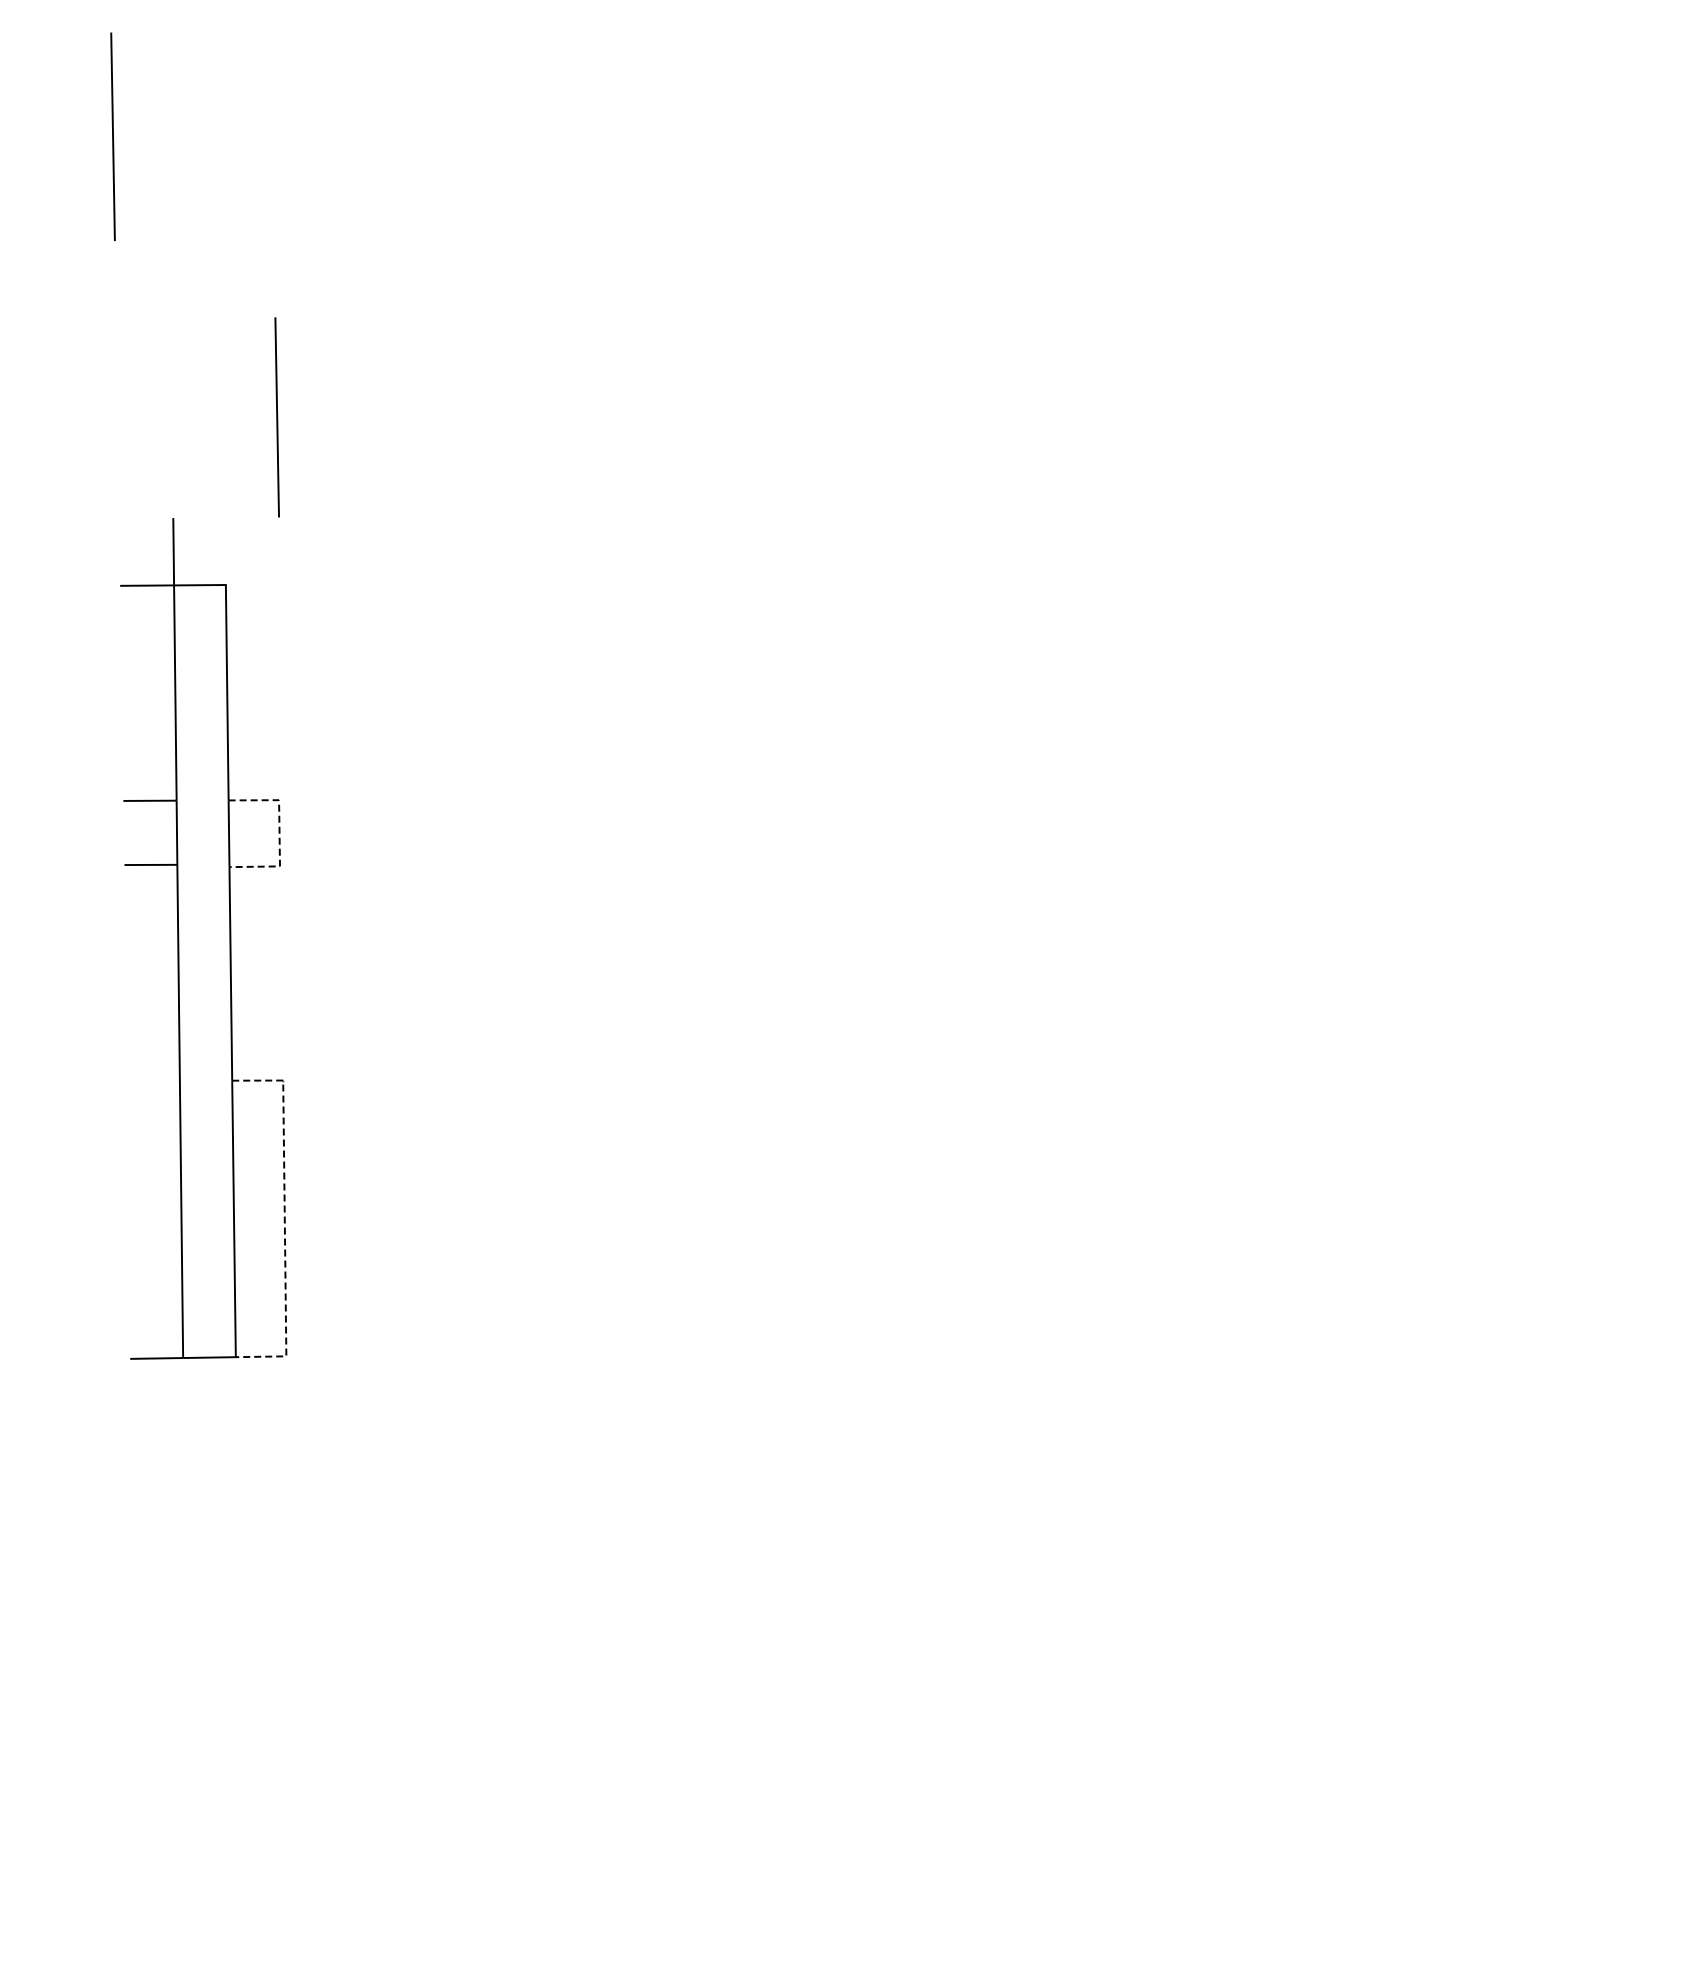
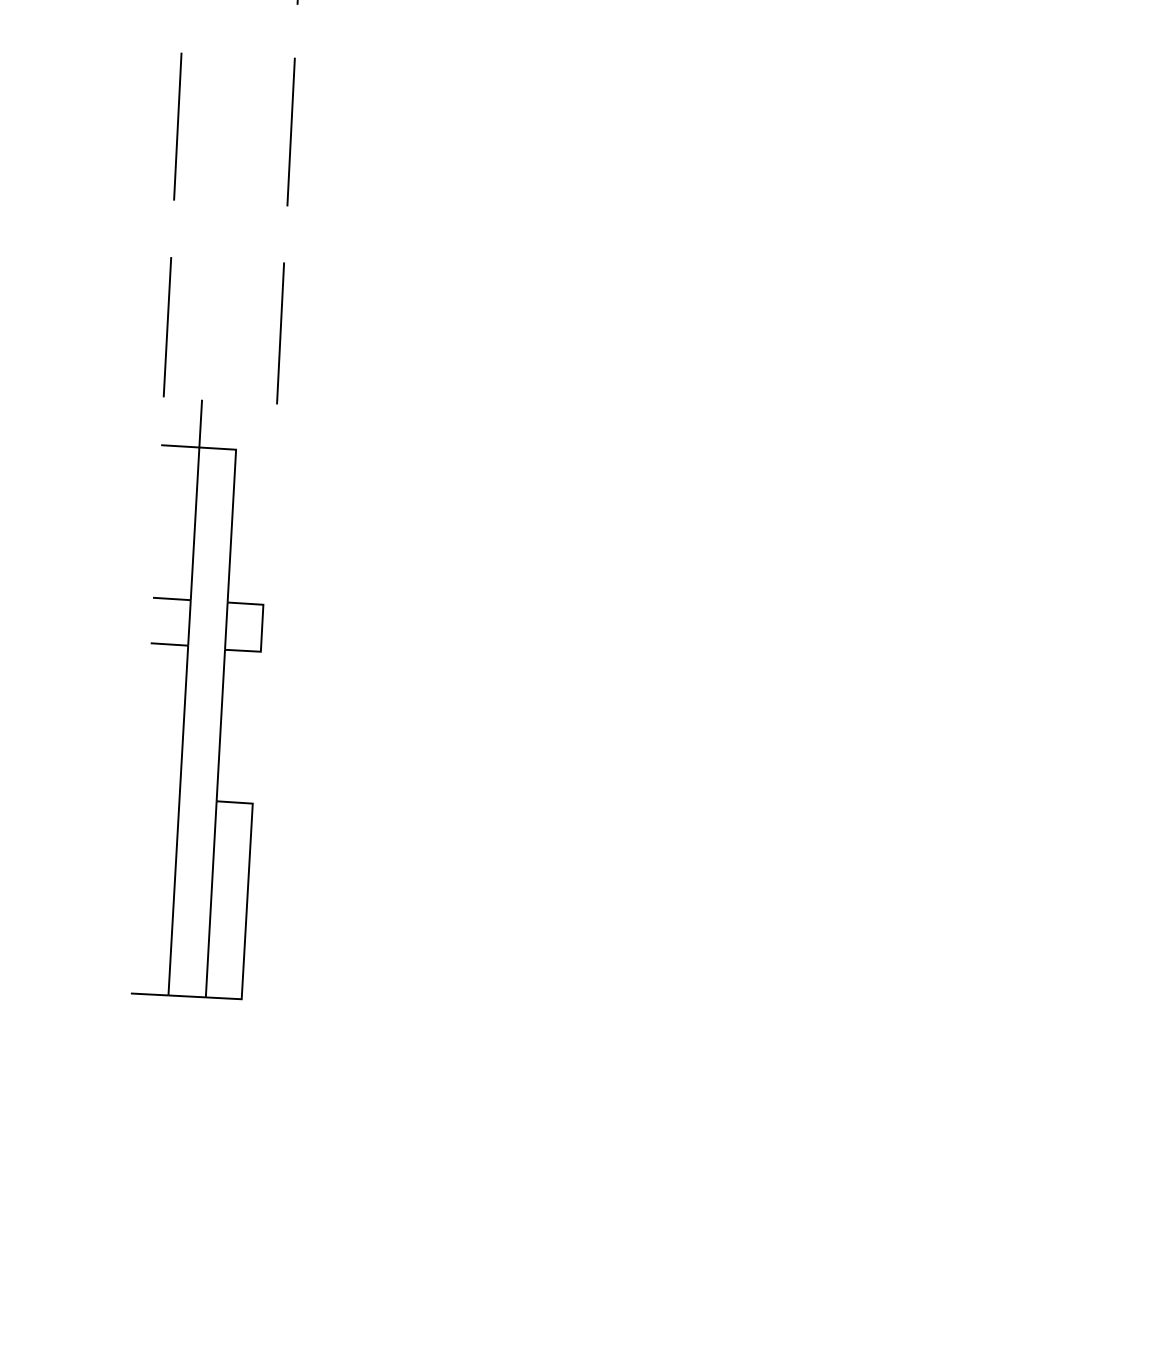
line: (272, 133) -> (290, 132), added
line: (117, 419) -> (167, 327), added
line: (279, 833) -> (262, 628), dashed -> solid
line: (284, 1218) -> (247, 901), dashed -> solid

